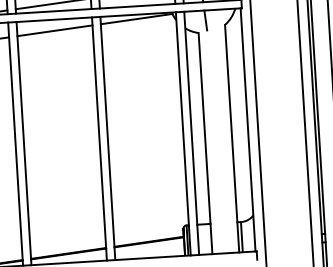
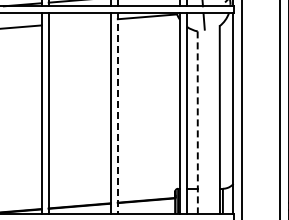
line: (54, 29) -> (79, 21), removed
line: (107, 138) -> (117, 113), solid -> dashed
line: (205, 144) -> (197, 123), solid -> dashed

